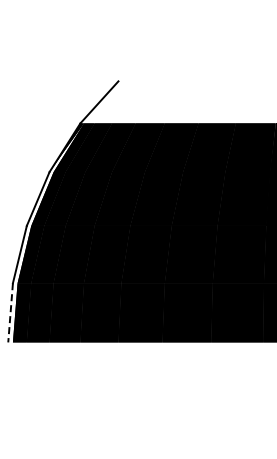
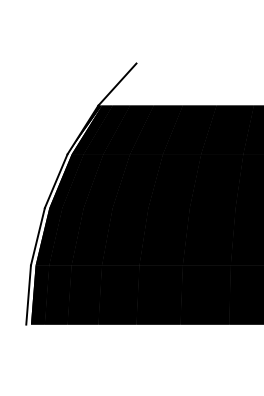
line: (10, 312) -> (28, 294), dashed -> solid

